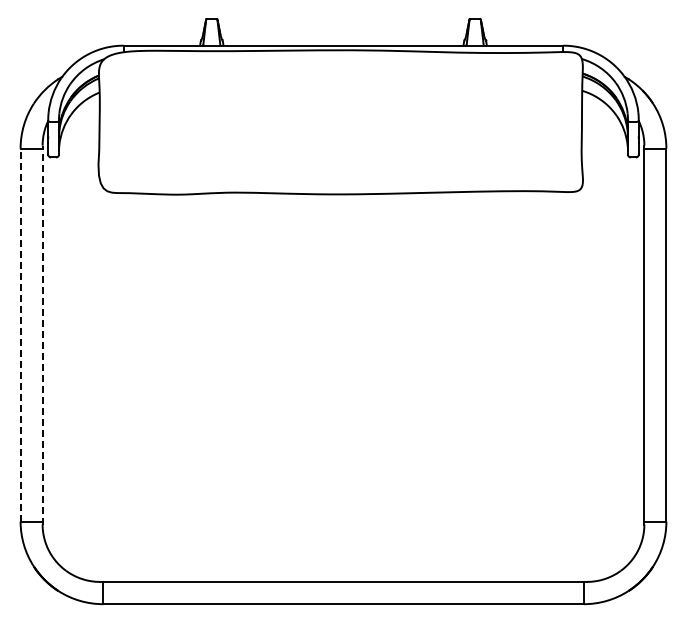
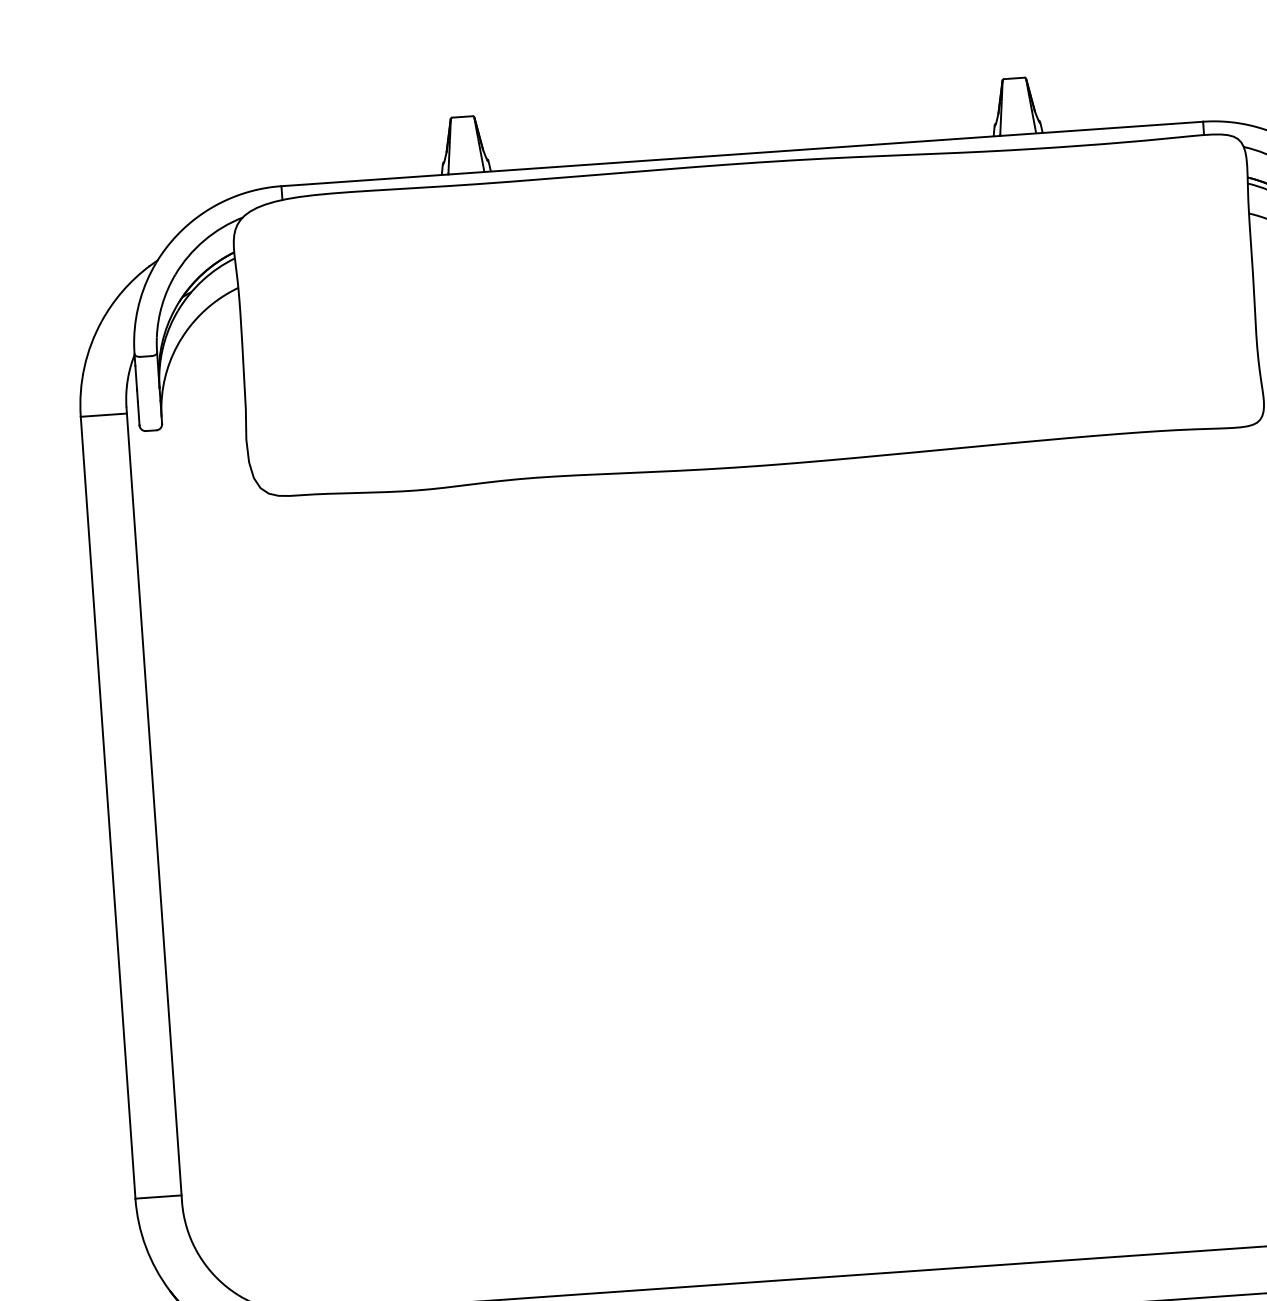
line: (42, 334) -> (153, 803), dashed -> solid
line: (20, 335) -> (107, 808), dashed -> solid

